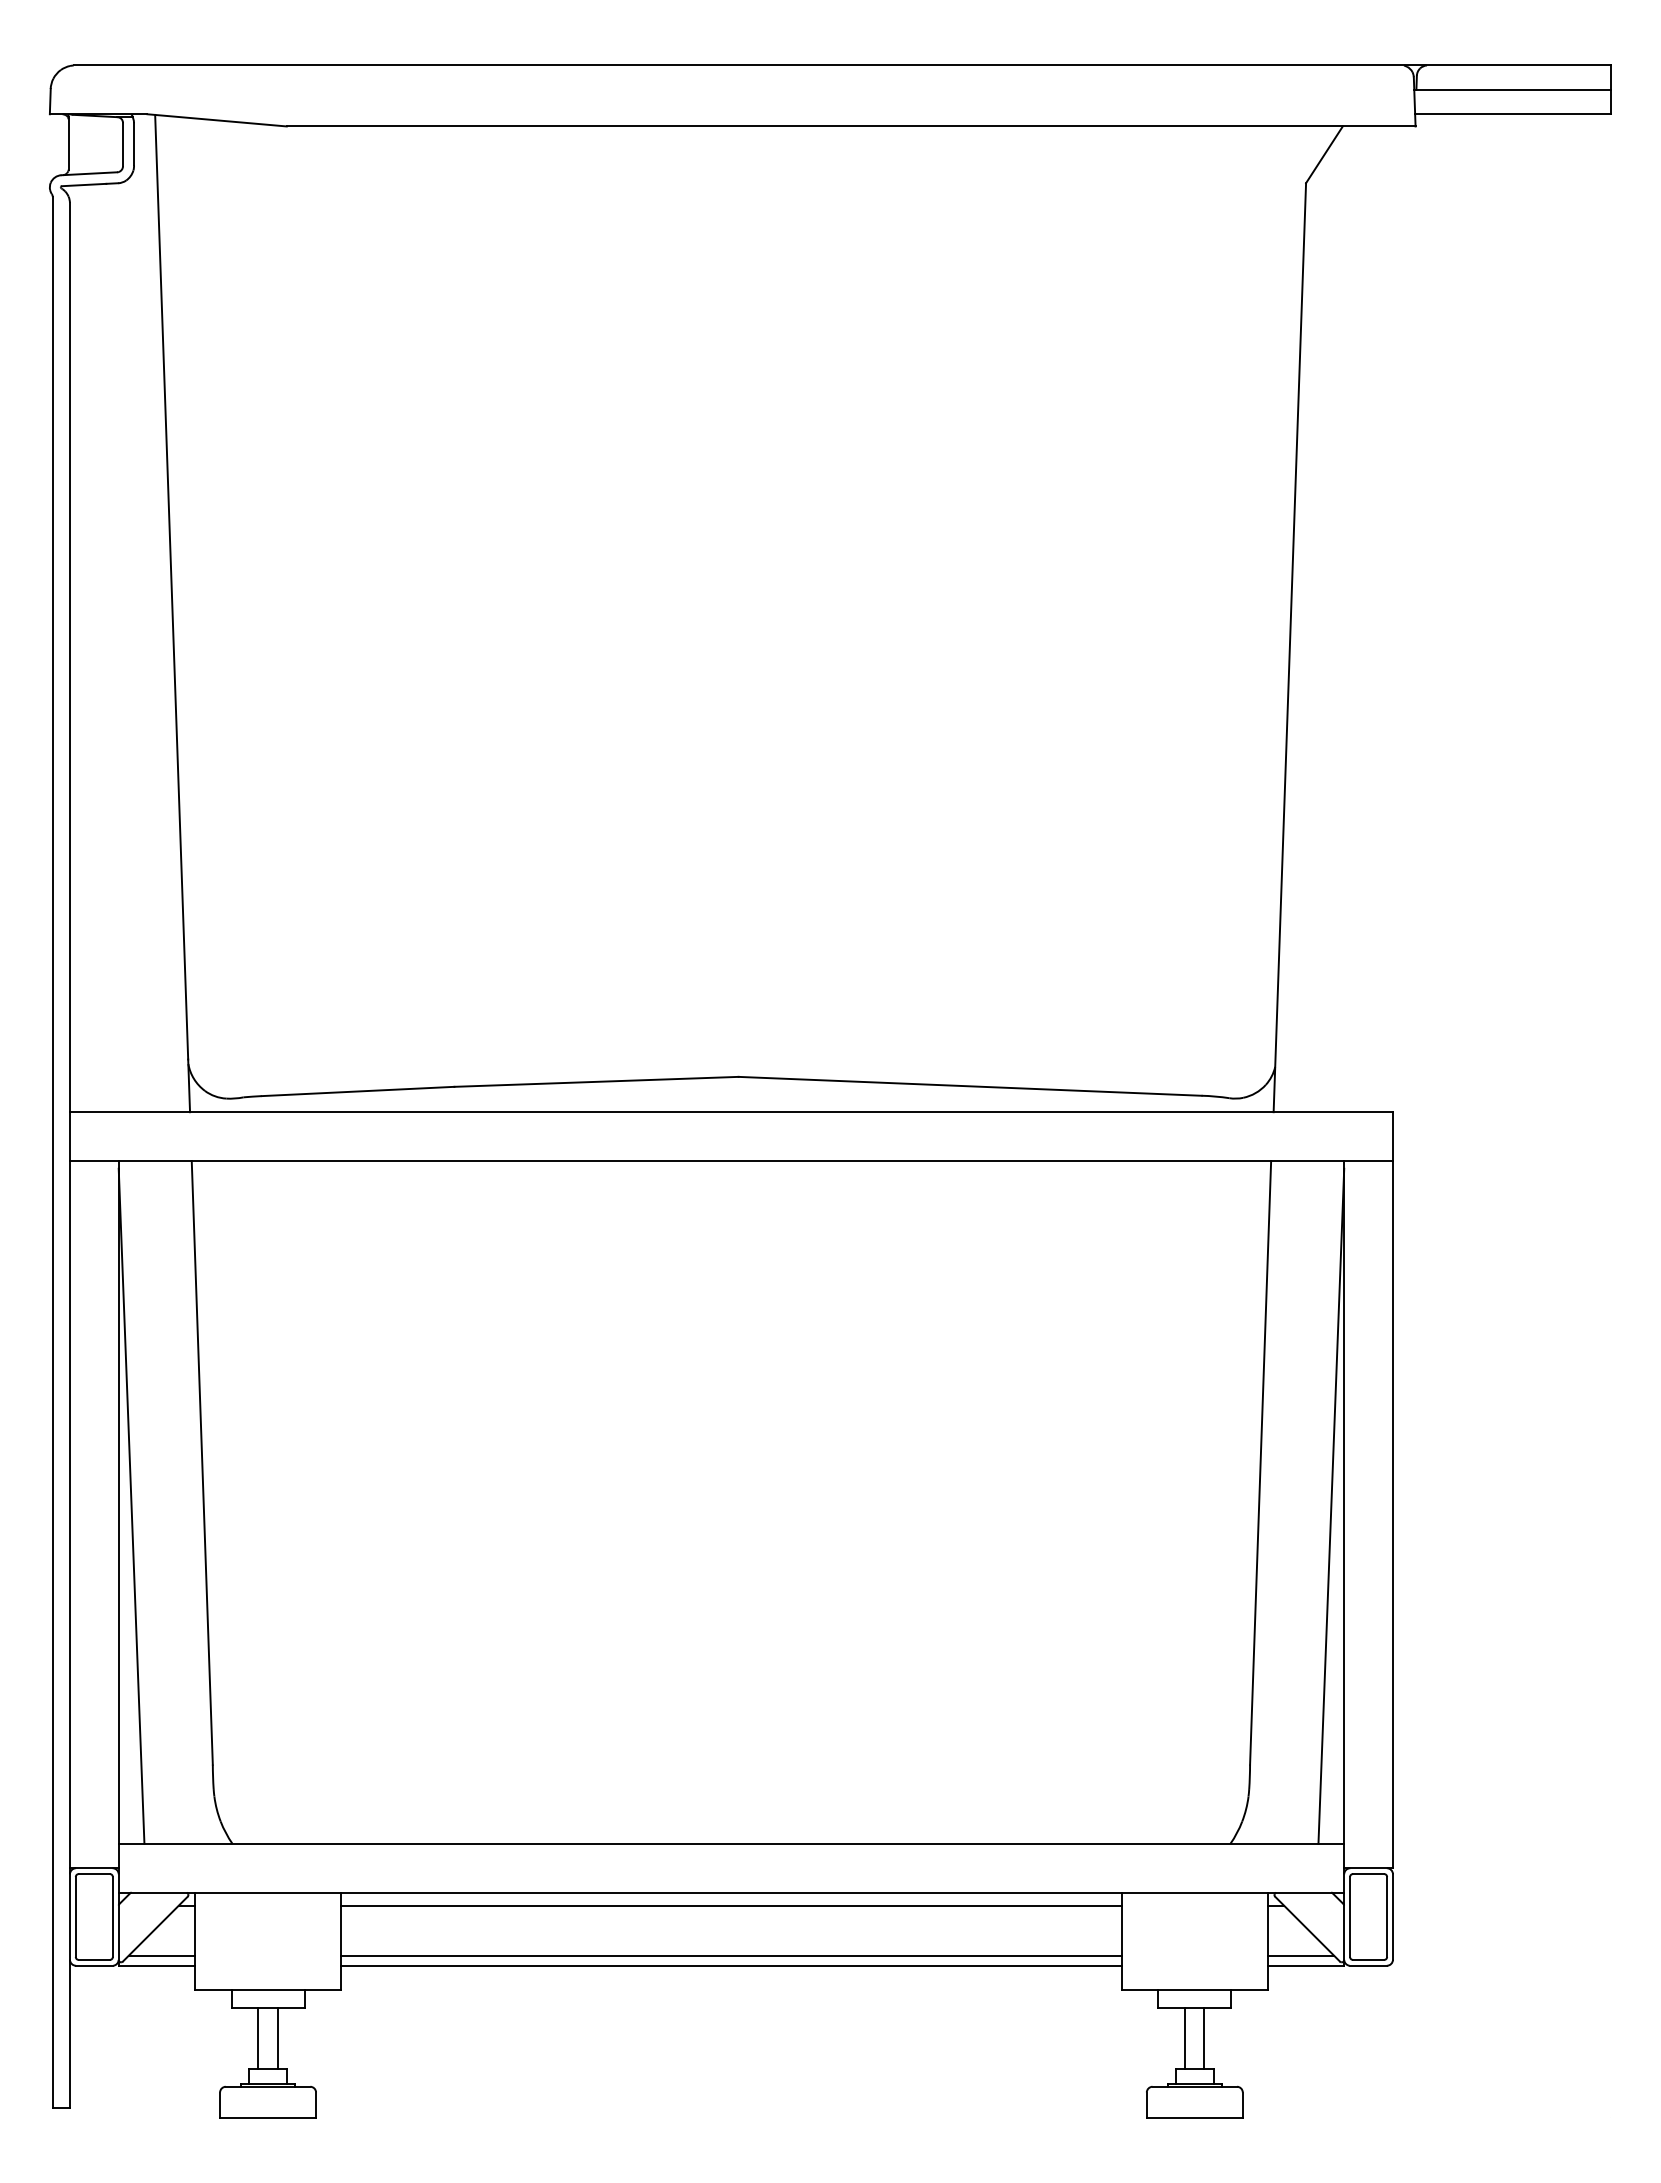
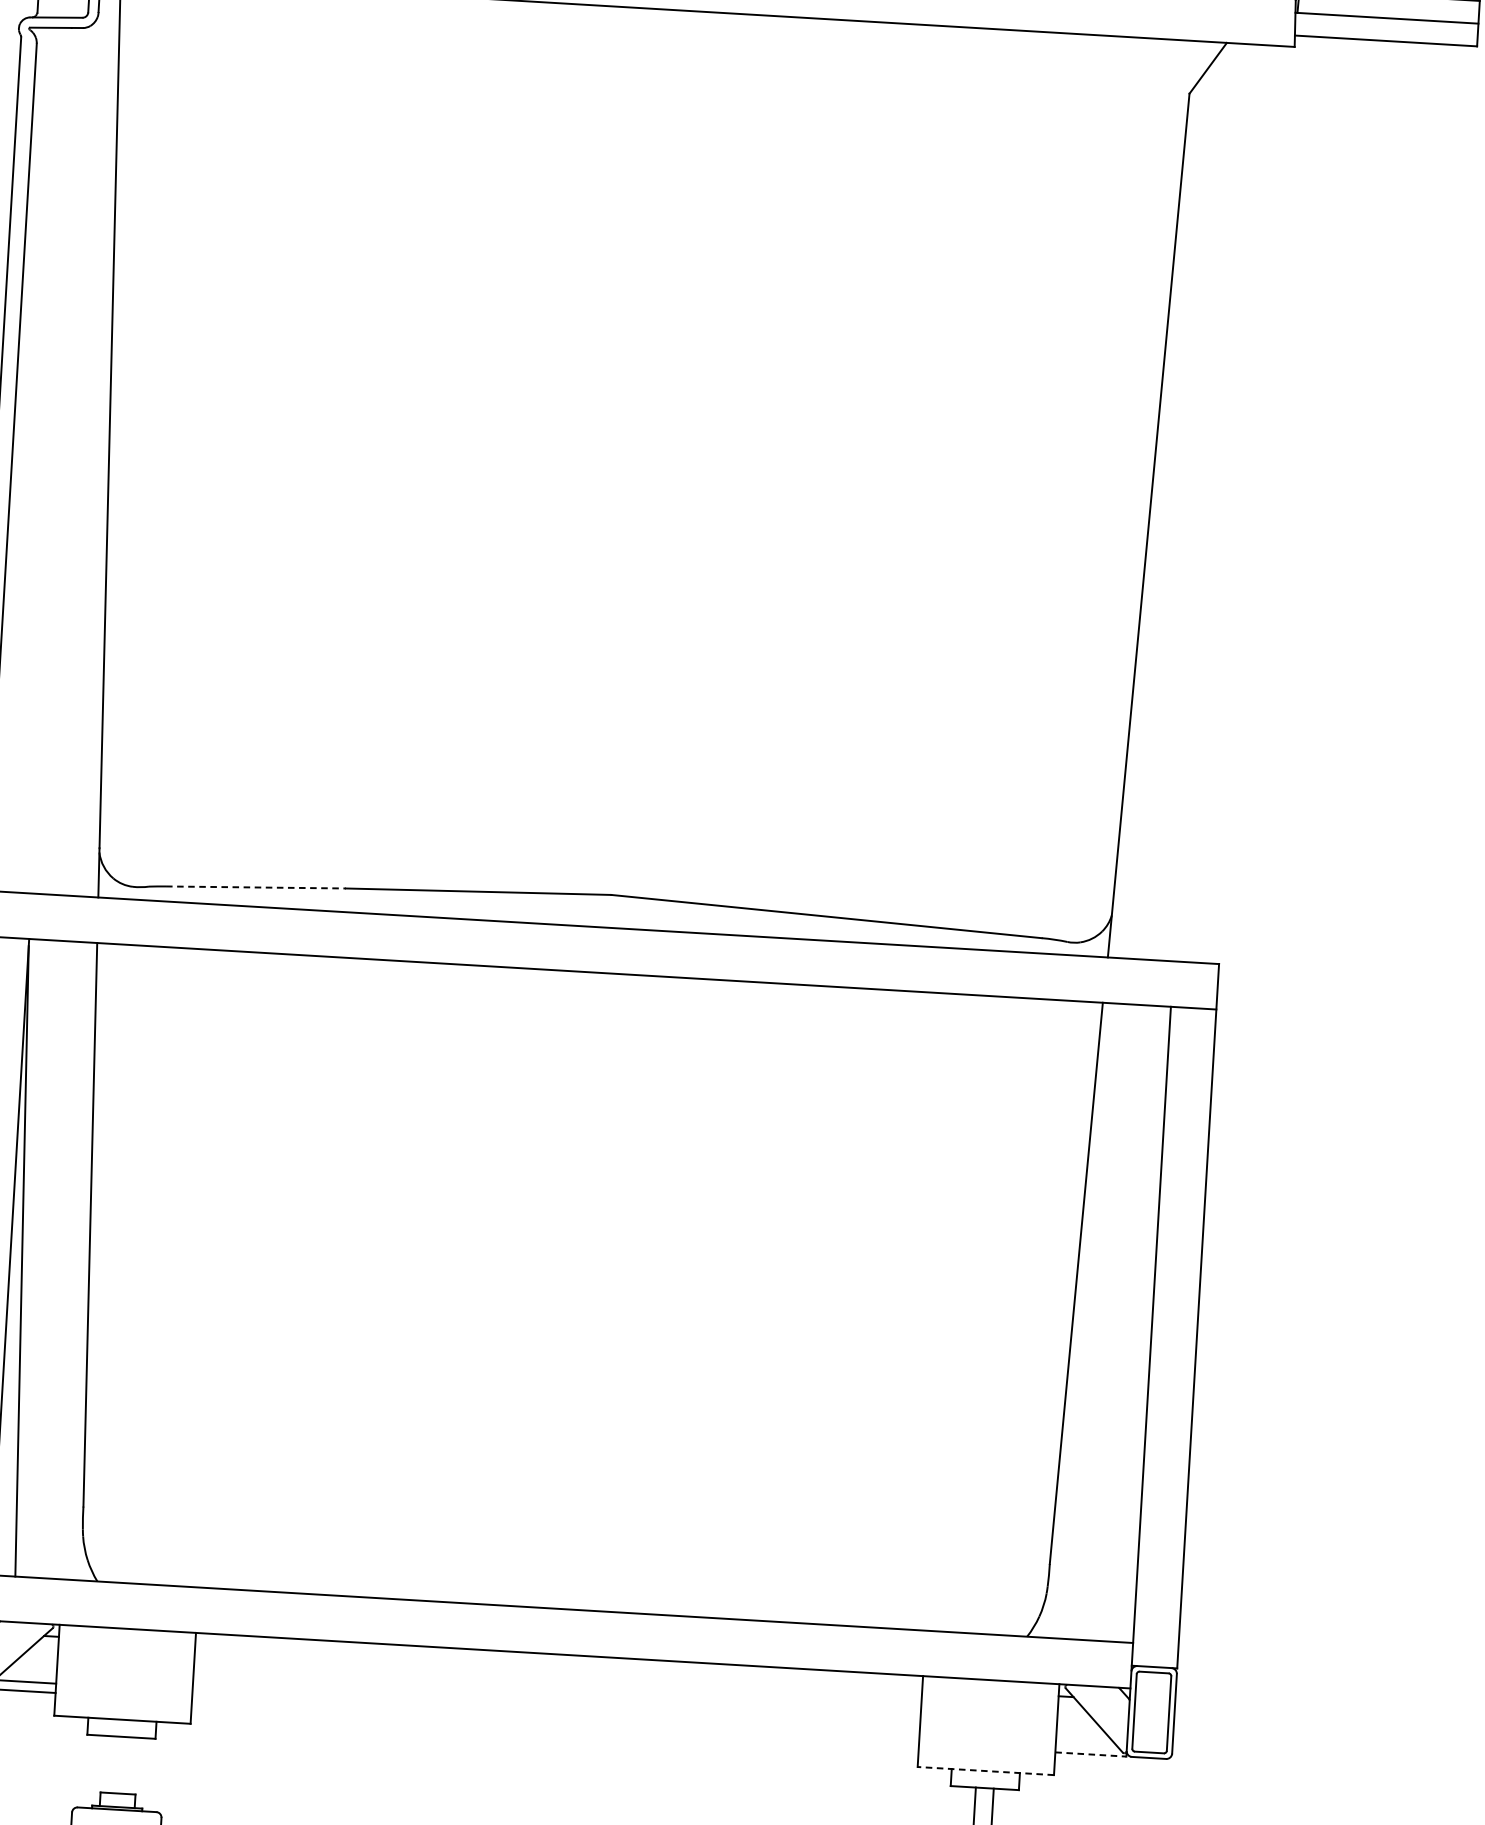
line: (358, 1091) -> (256, 887), solid -> dashed
line: (1331, 1505) -> (1140, 1327), removed
line: (731, 1905) -> (558, 1666), removed
line: (731, 1955) -> (556, 1713), removed
line: (1300, 1955) -> (1086, 1744), removed
line: (731, 1965) -> (555, 1722), removed
line: (1306, 1965) -> (1091, 1754), solid -> dashed
line: (1194, 1990) -> (985, 1771), solid -> dashed
line: (258, 2038) -> (110, 1764), removed
line: (277, 2038) -> (128, 1765), removed

